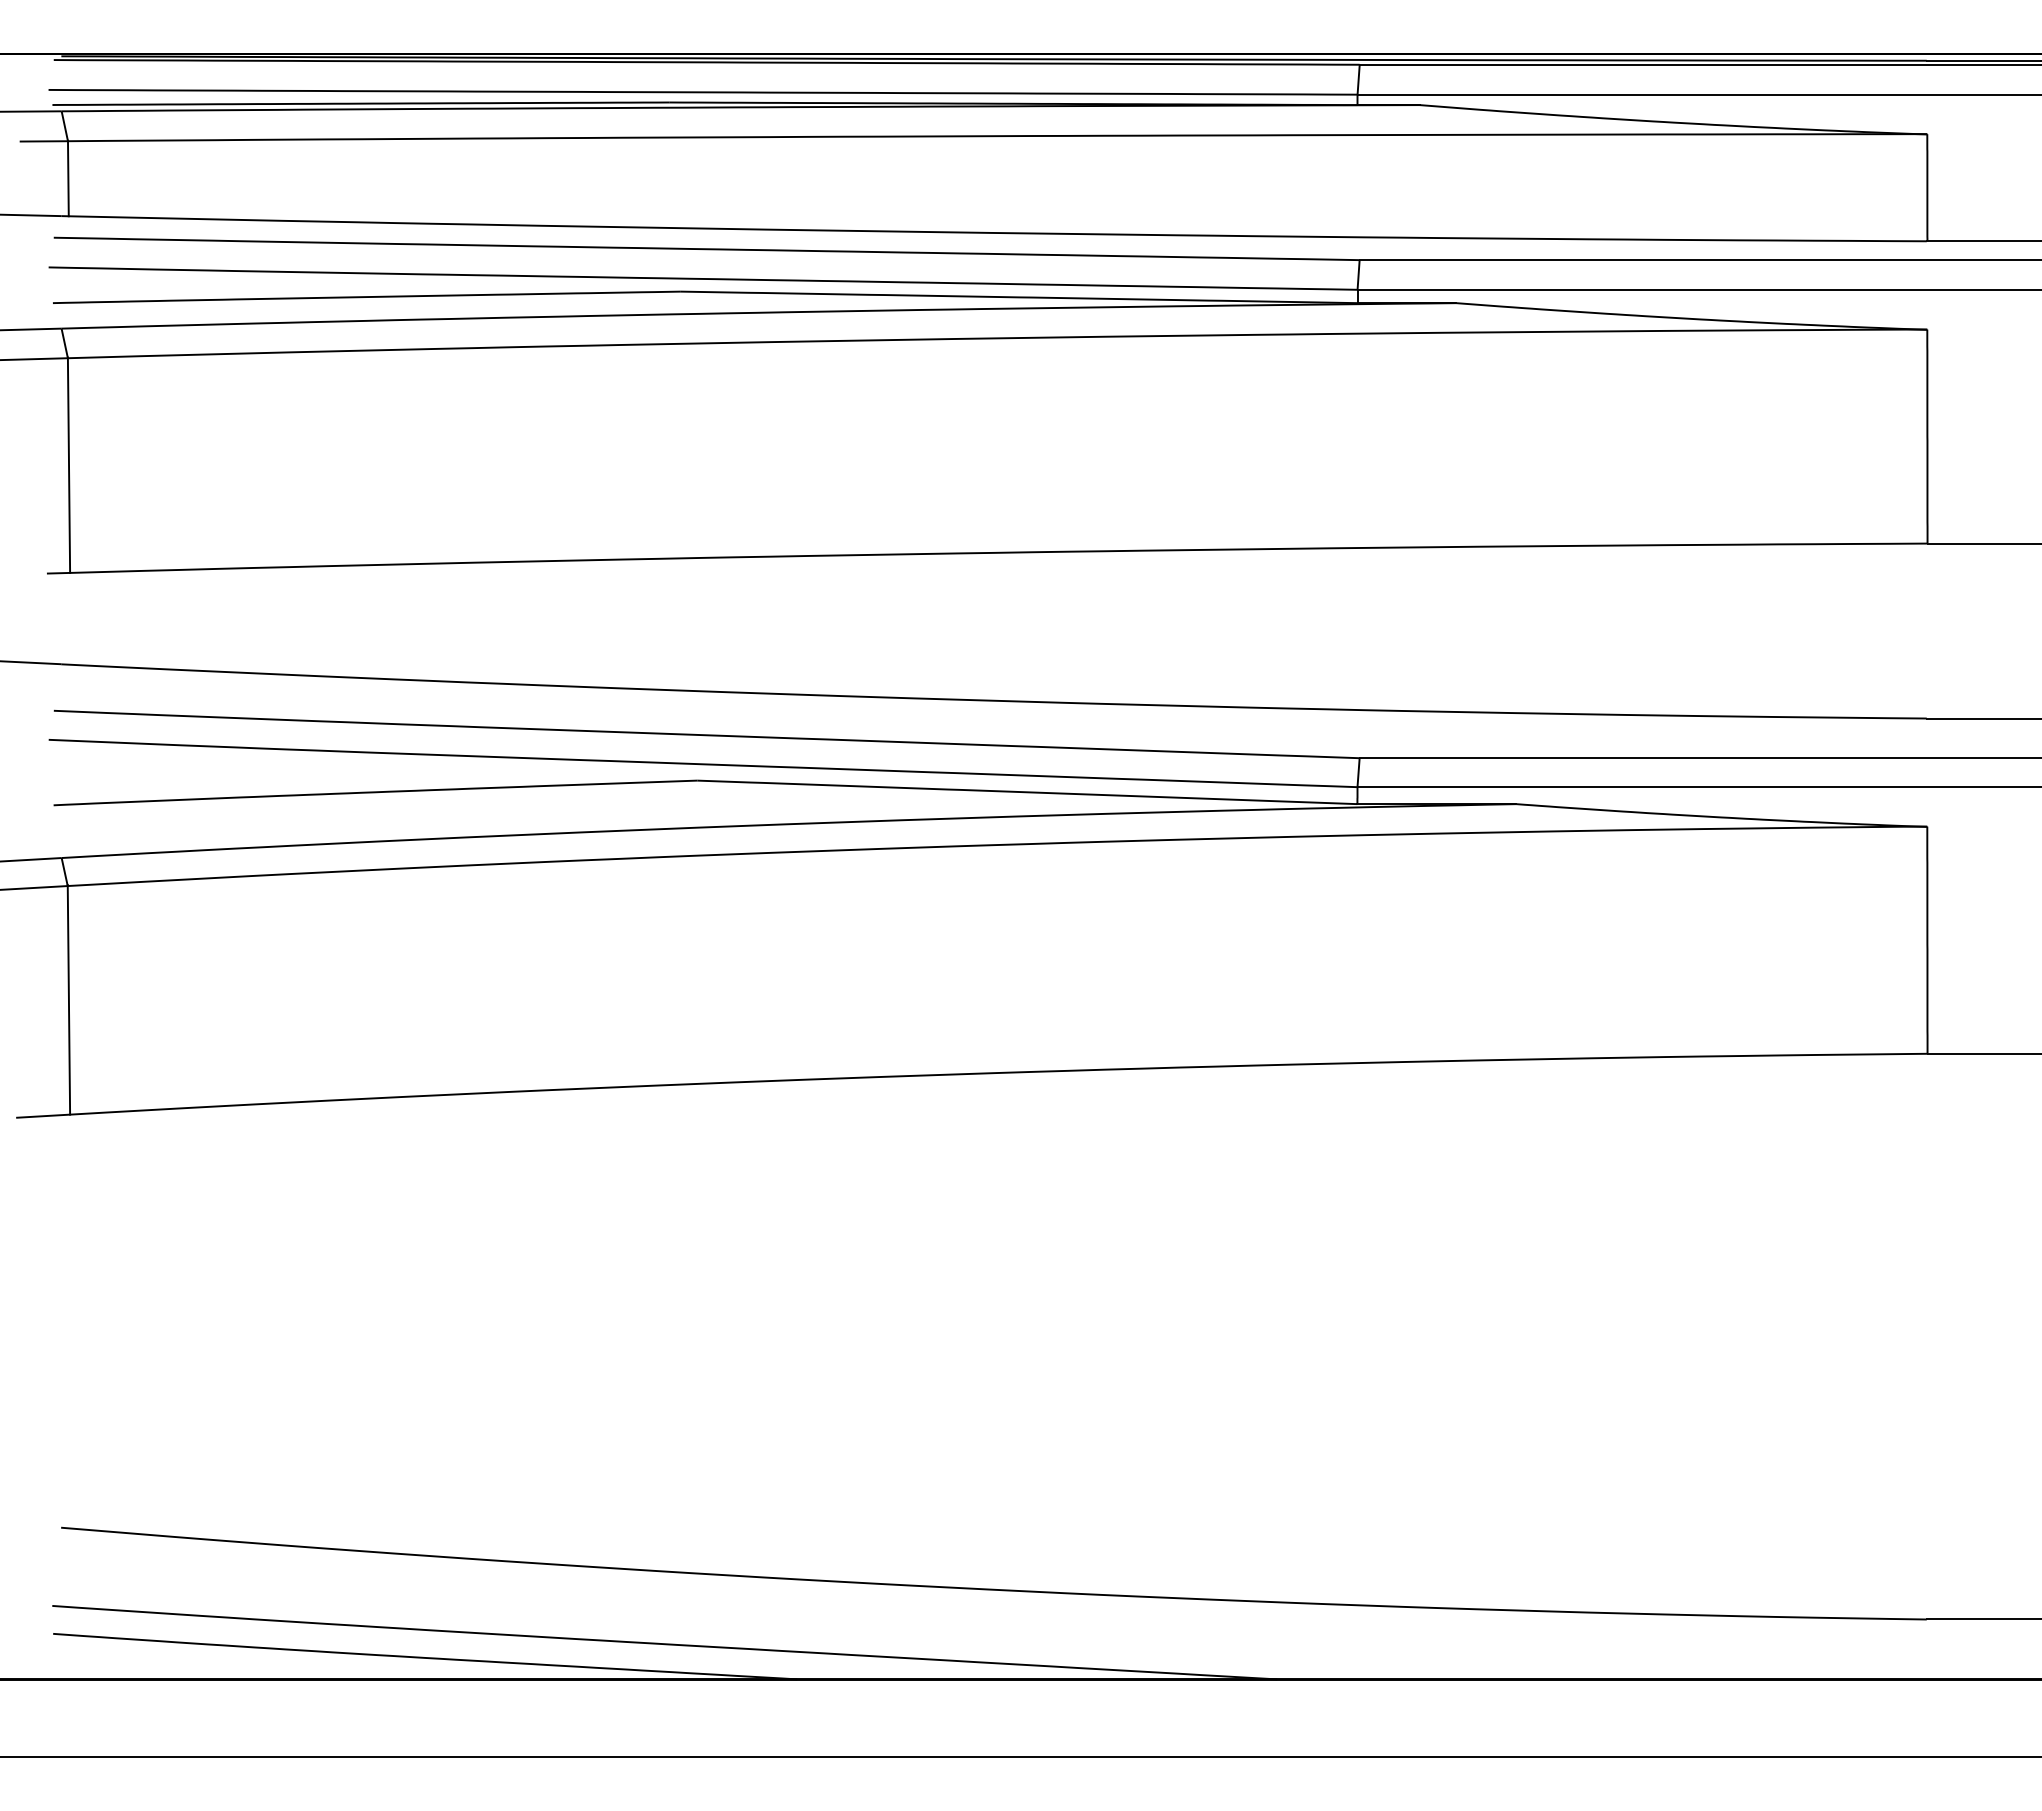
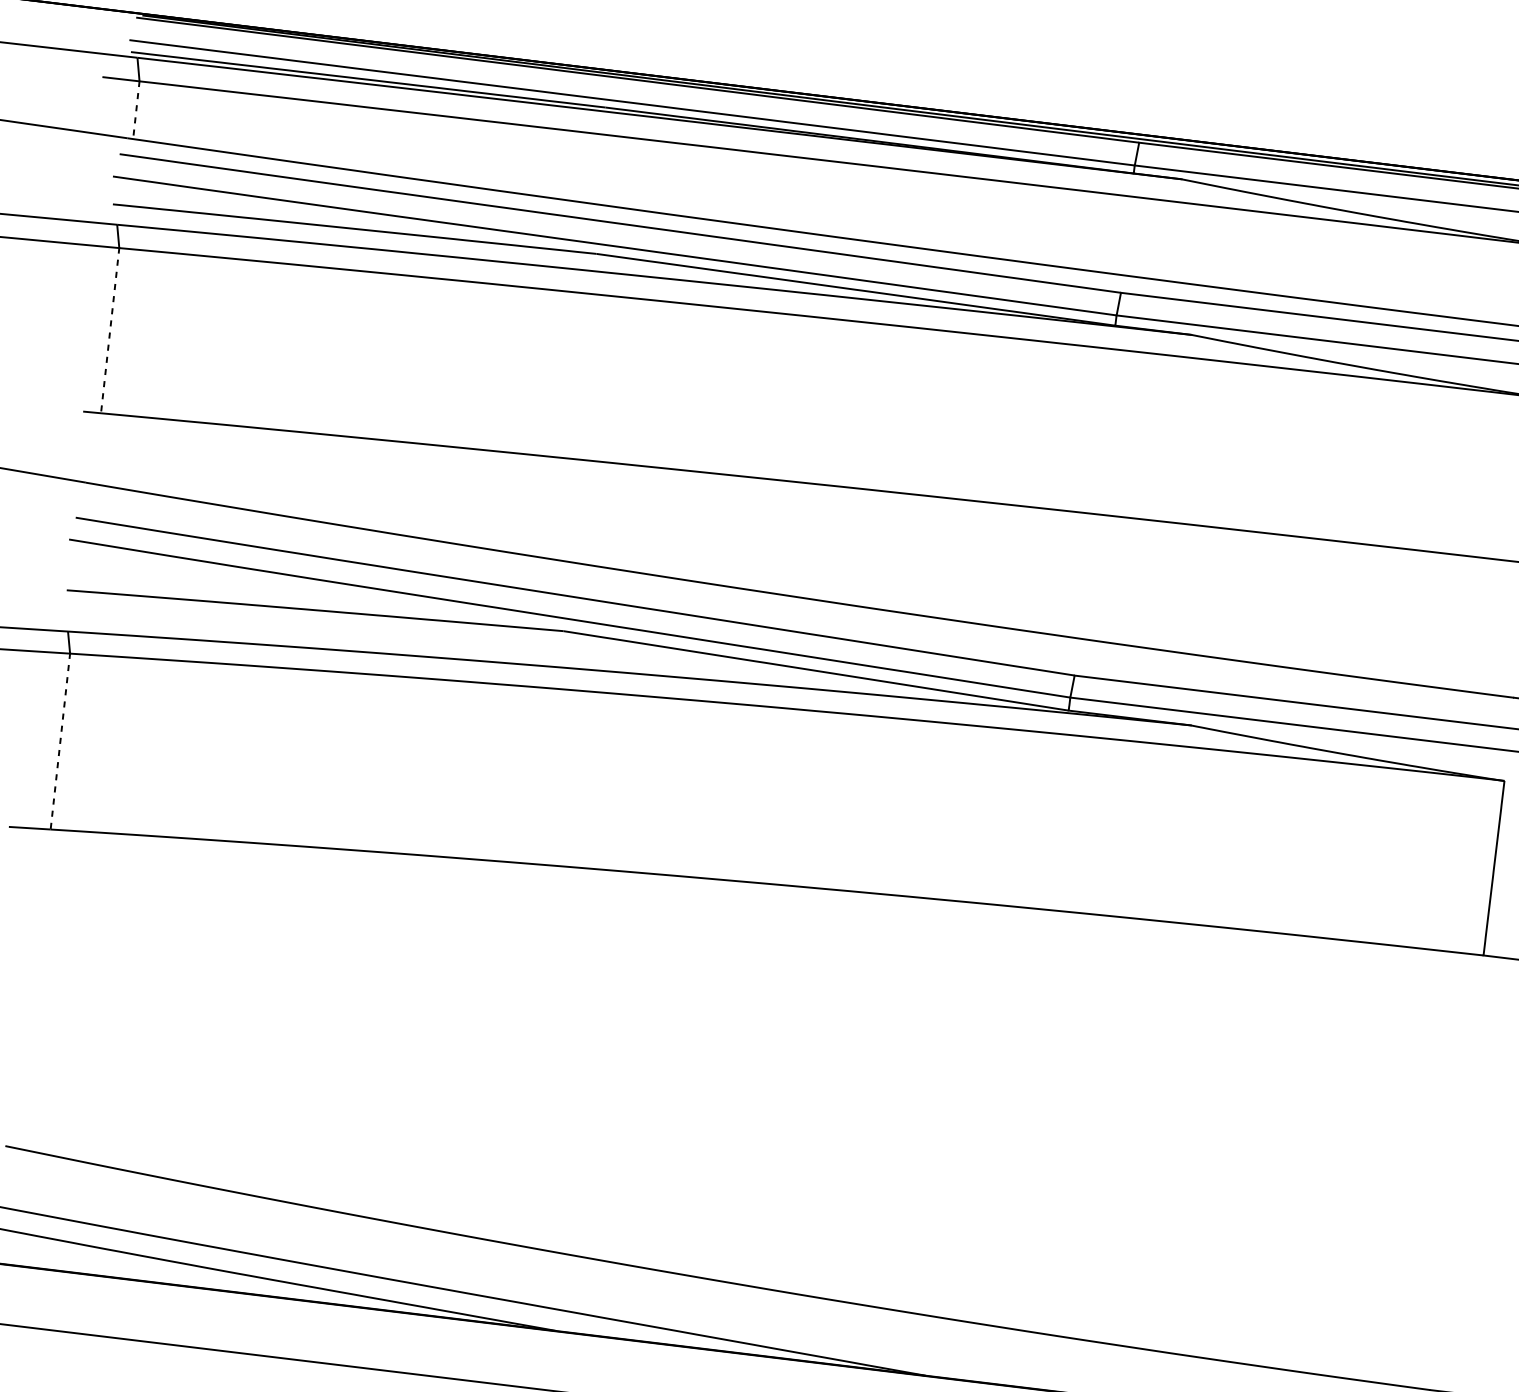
line: (68, 178) -> (136, 110), solid -> dashed
line: (69, 465) -> (110, 330), solid -> dashed
line: (68, 999) -> (60, 740), solid -> dashed

